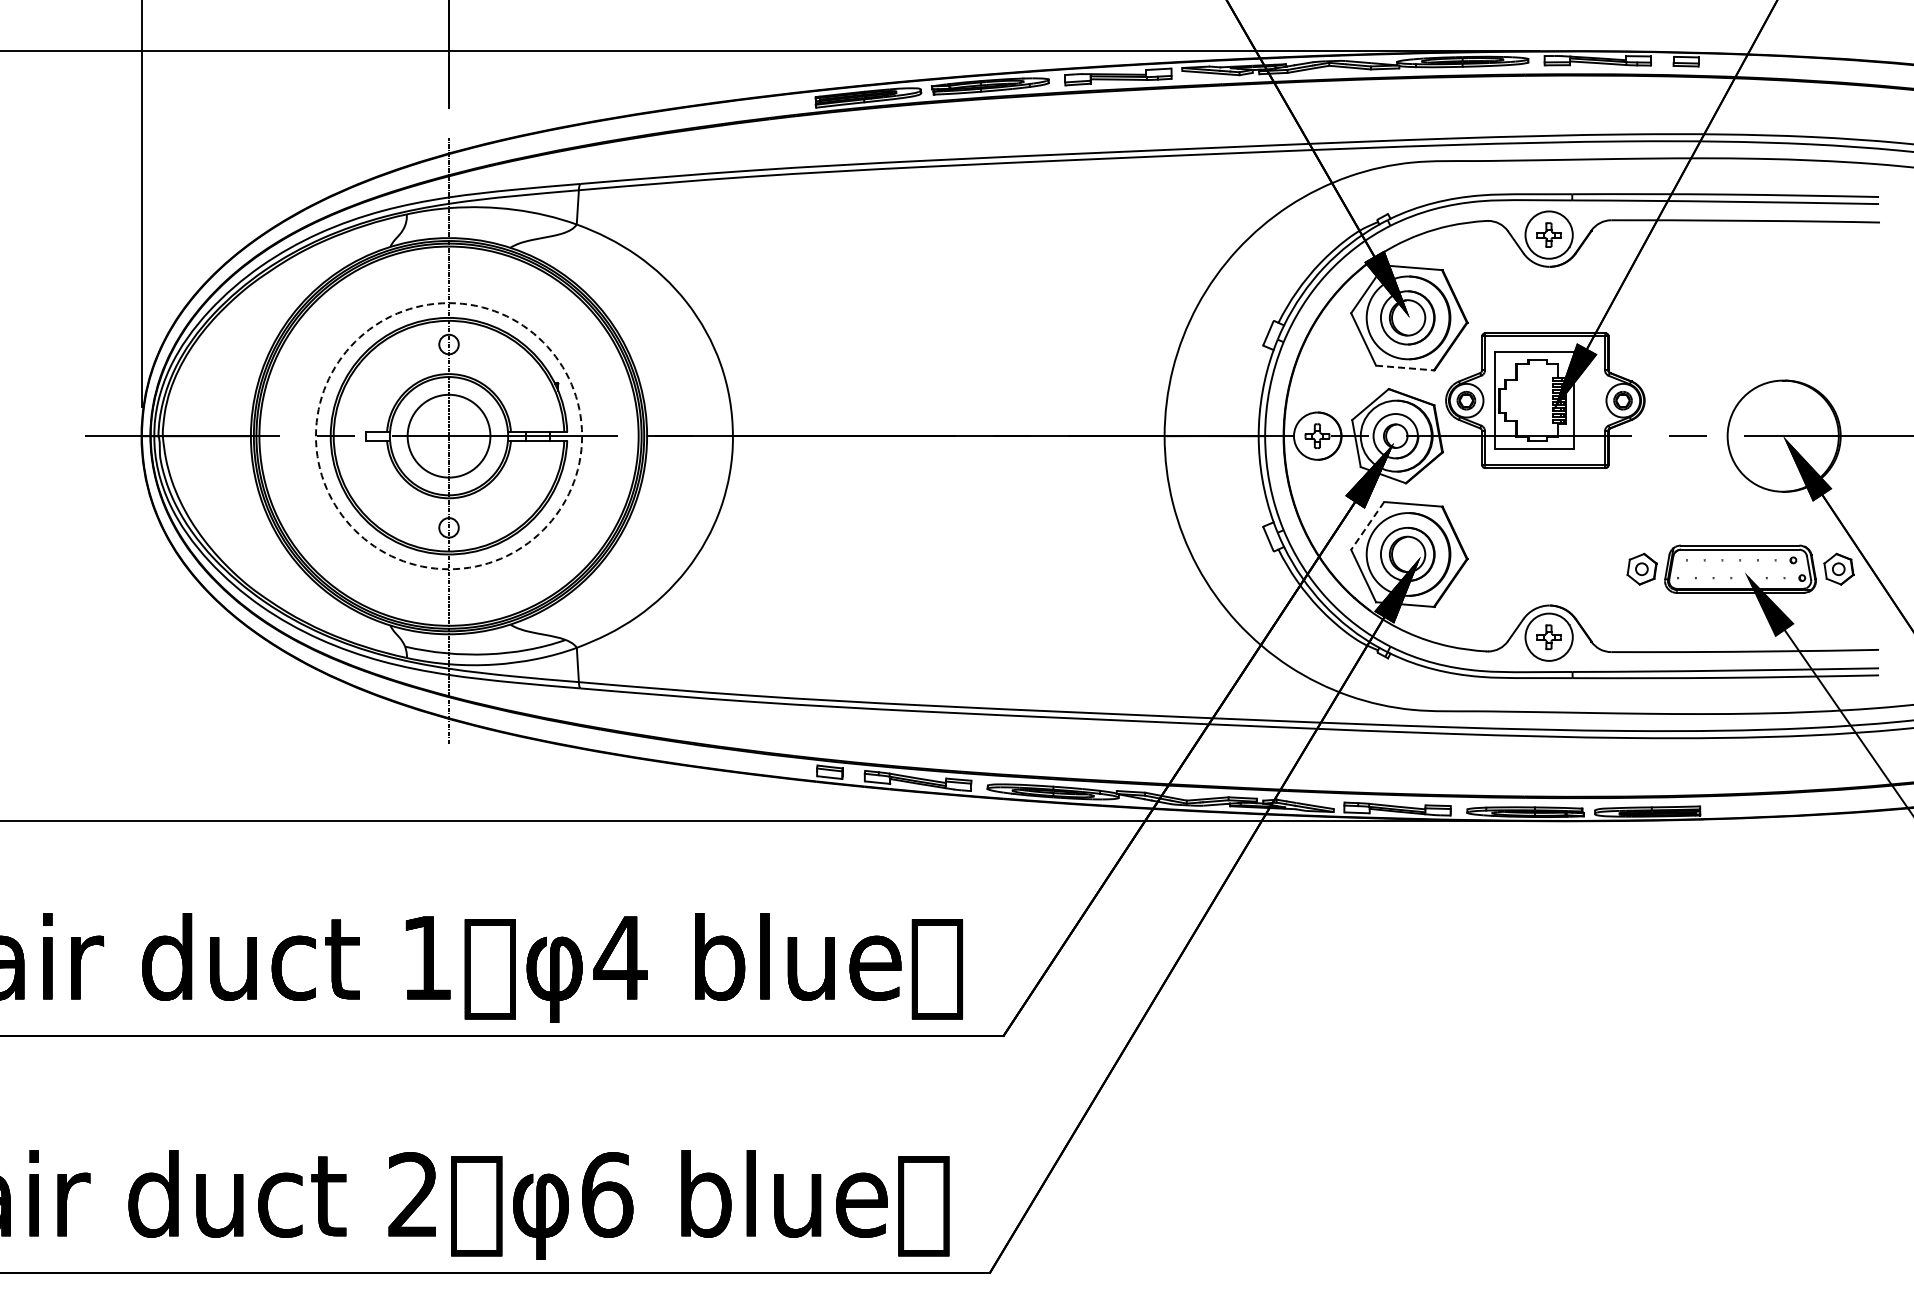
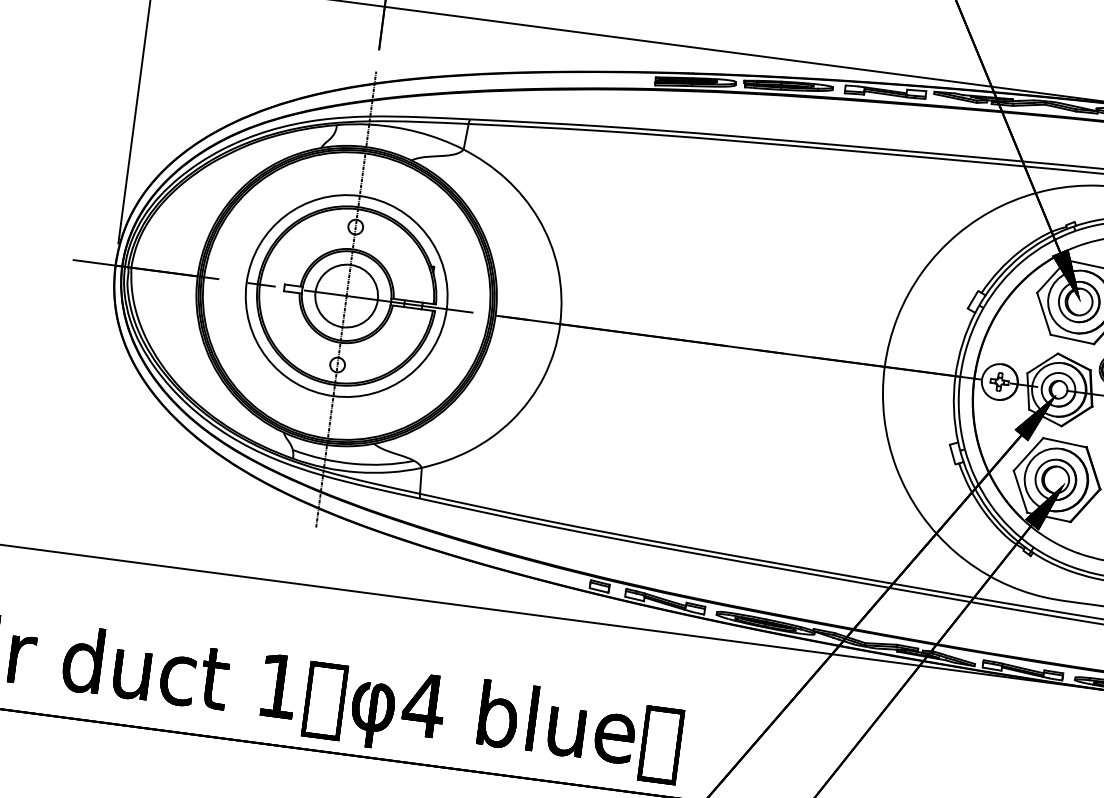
line: (1405, 368) -> (1072, 339), dashed -> solid
circle: (448, 436) -> (346, 296), dashed -> solid
line: (1367, 526) -> (1028, 454), dashed -> solid

